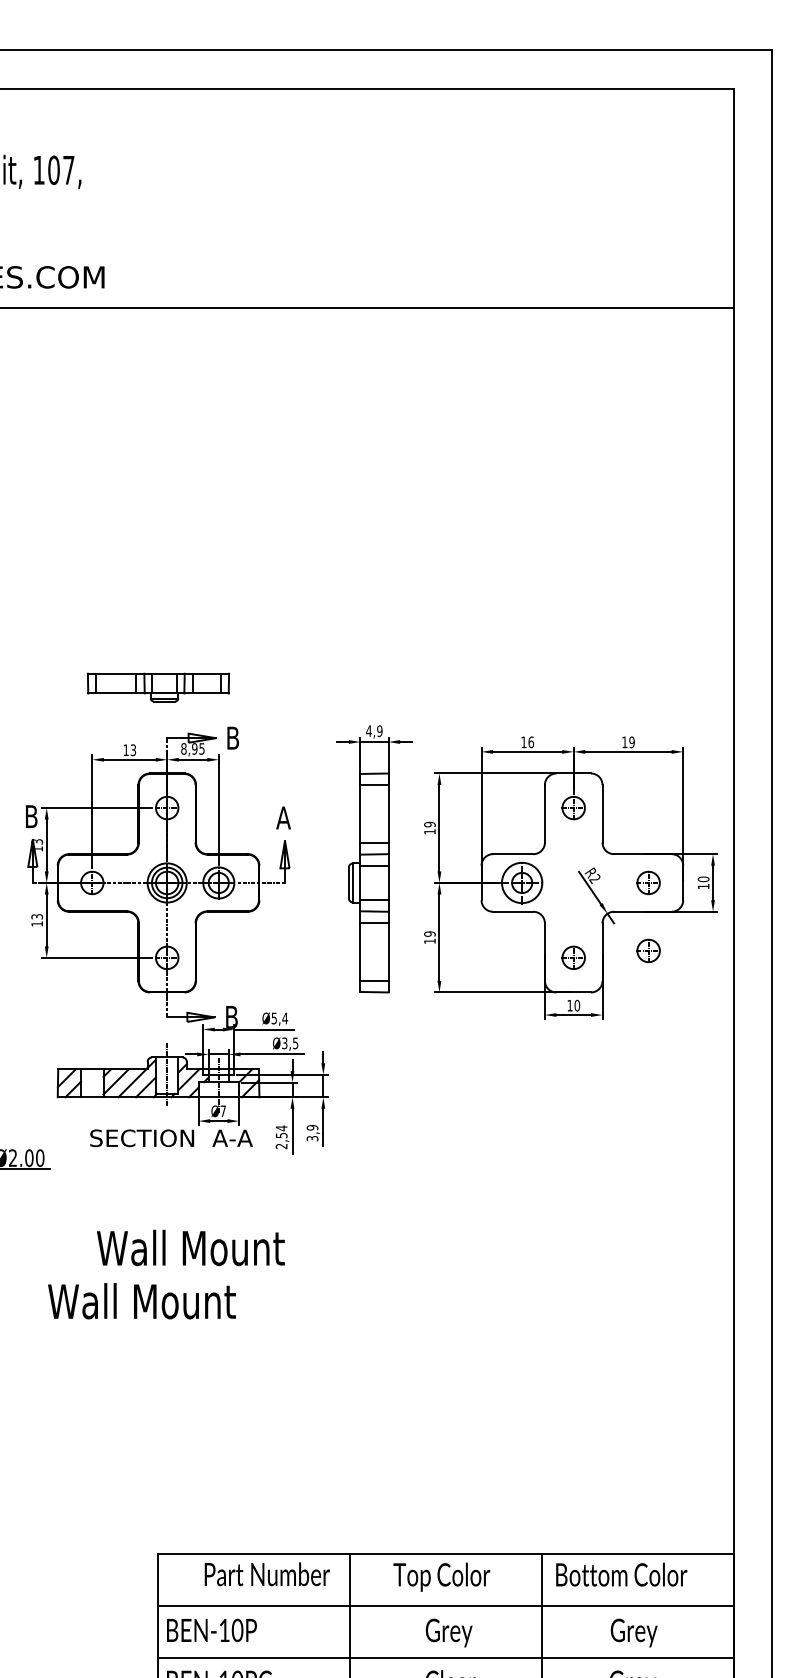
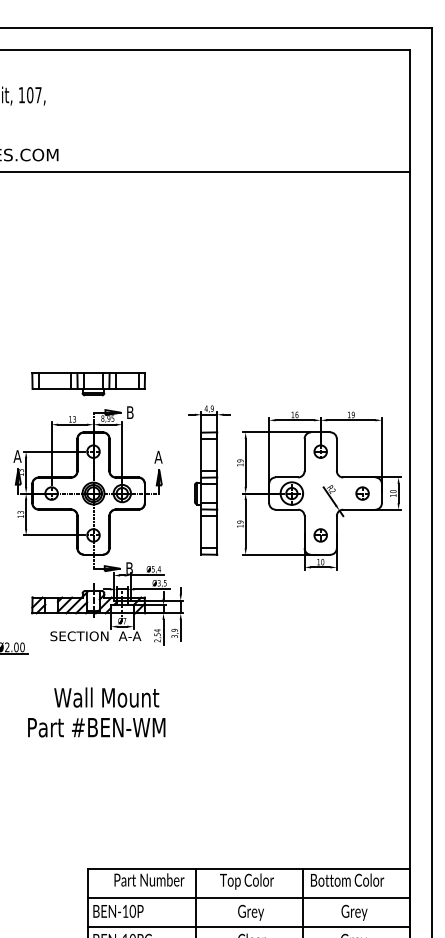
part: (158, 687) -> (88, 384), size x1.43
text: (31, 816) -> (17, 456), B -> A
part: (648, 950) -> (362, 531), removed
text: (172, 1301) -> (96, 727), Wall Mount -> Part #BEN-WM

